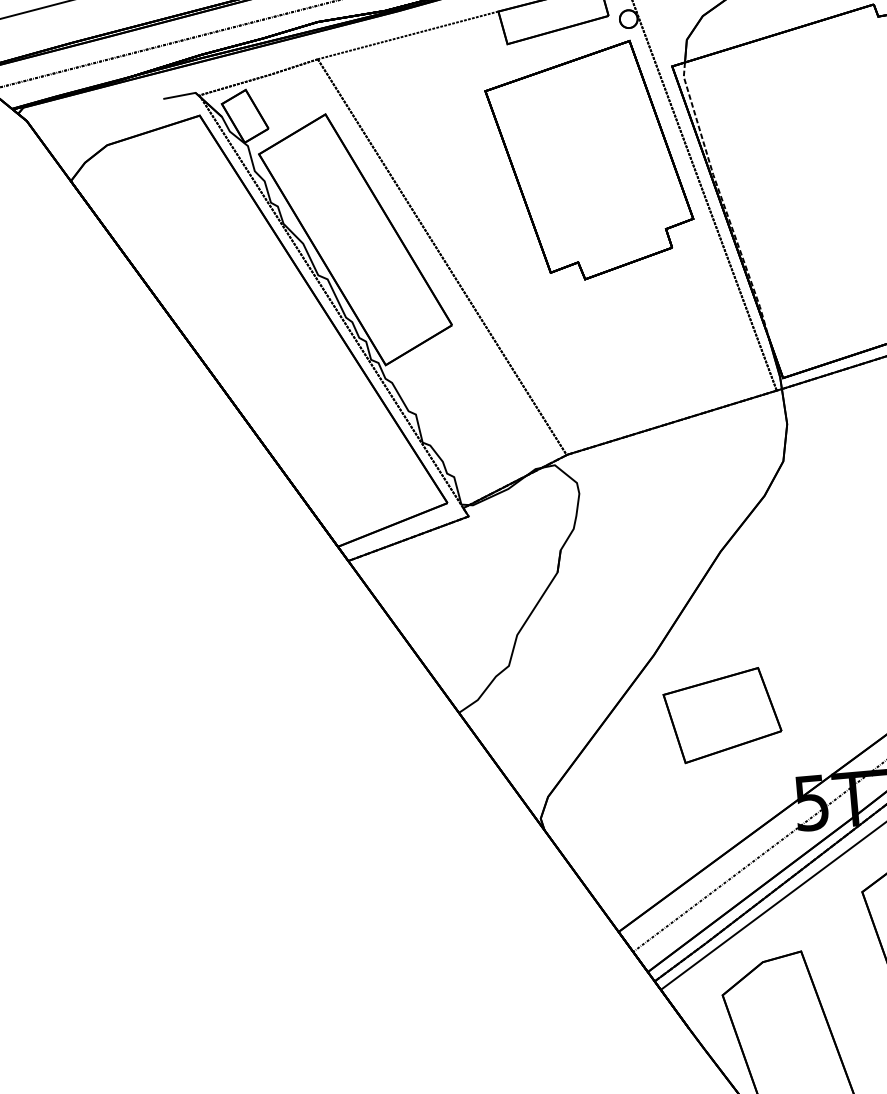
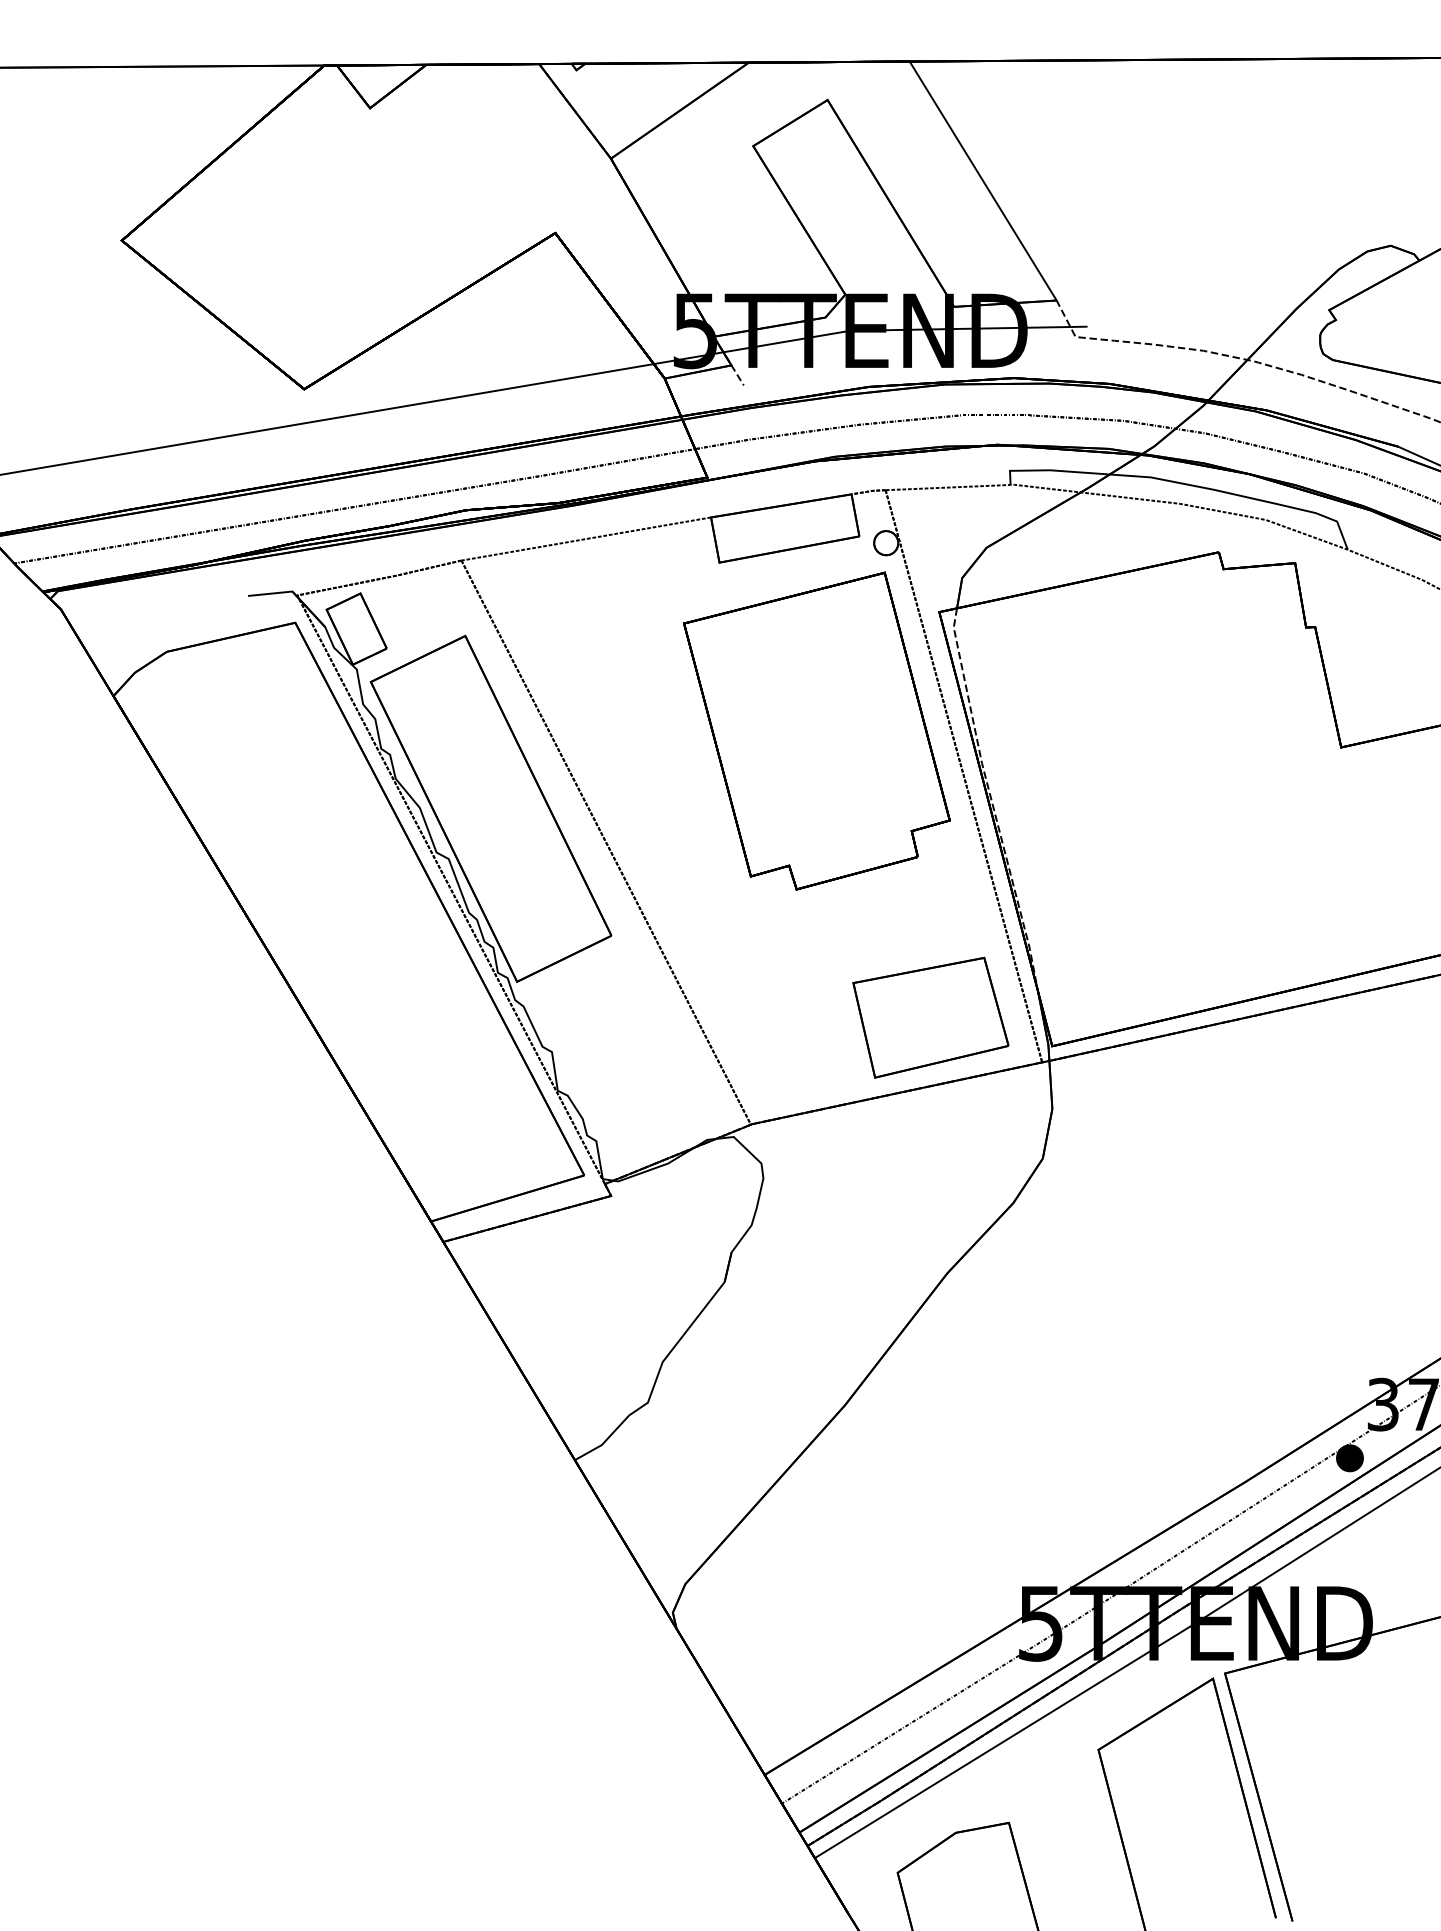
part: (722, 715) -> (930, 1017), moved

